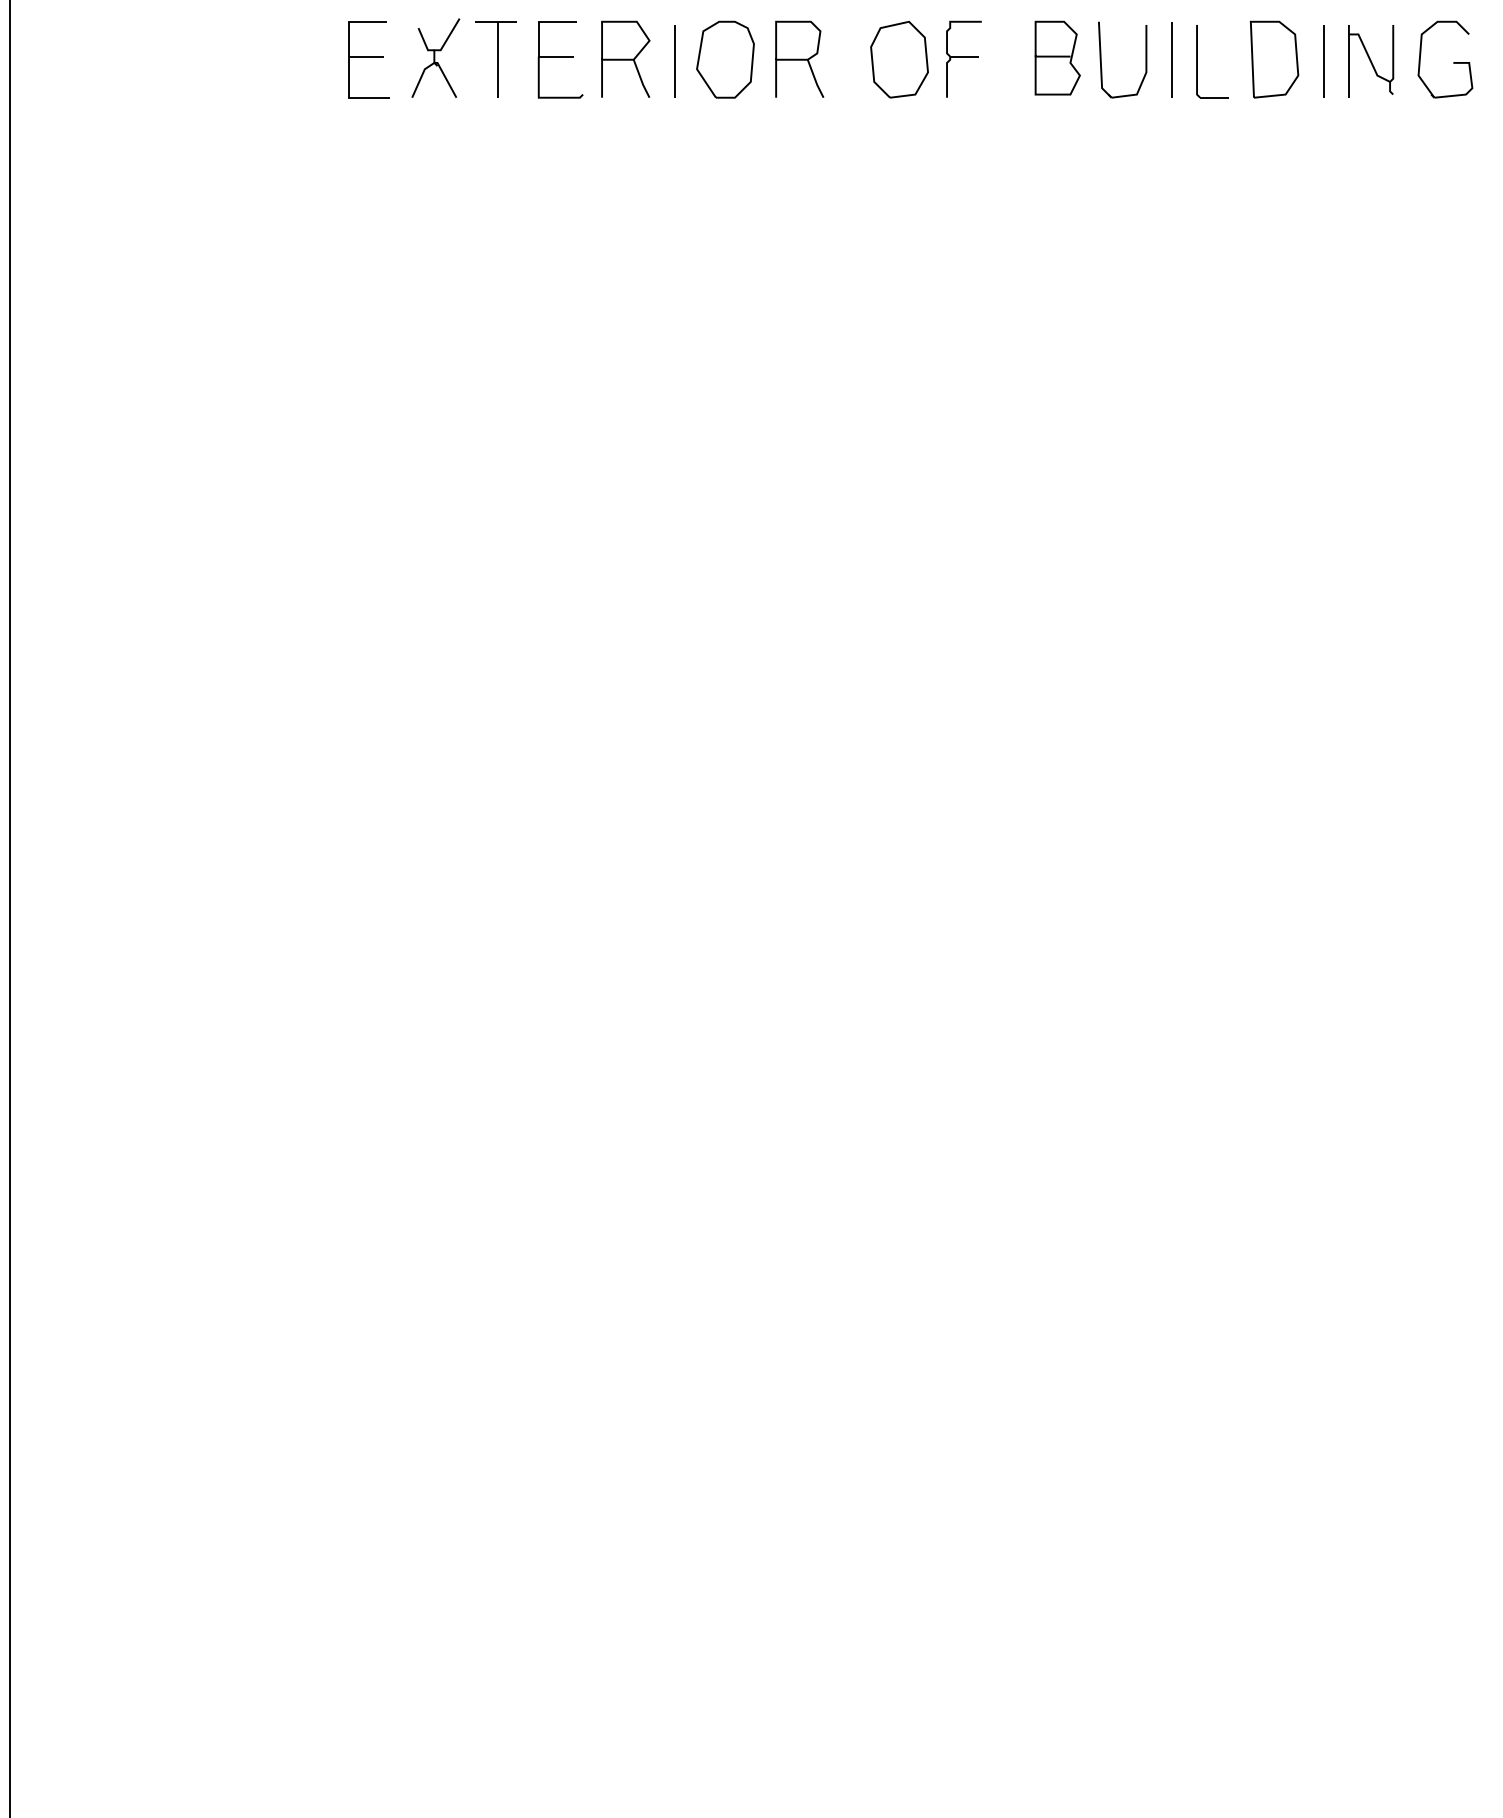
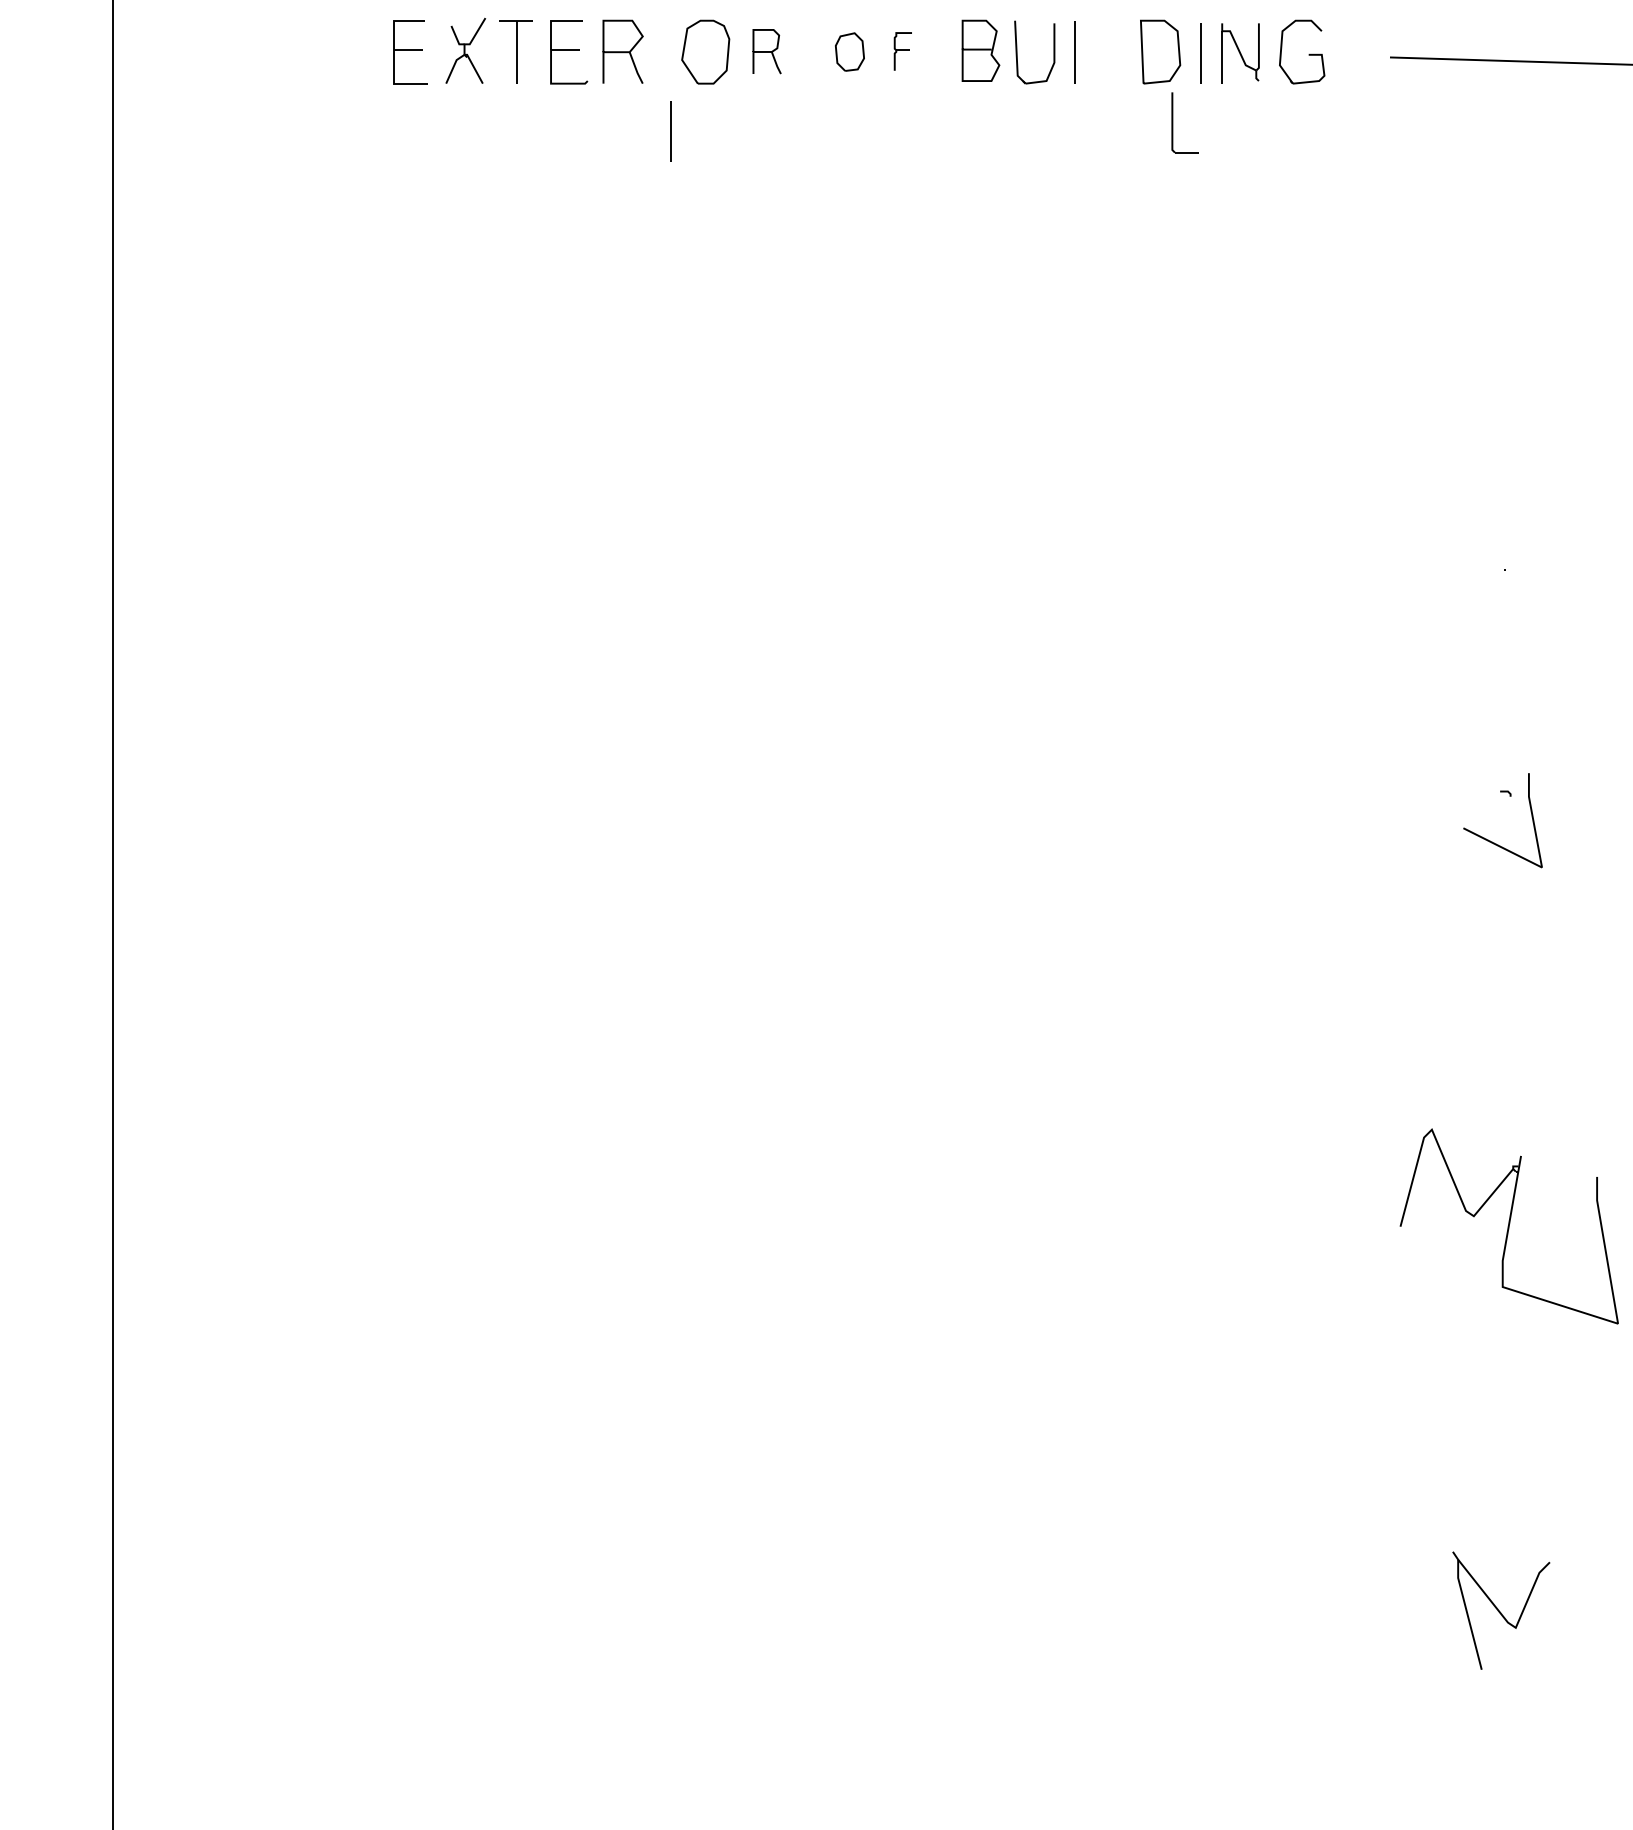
part: (798, 58) -> (766, 51), size x0.7
part: (899, 58) -> (849, 51), size x0.6
part: (963, 58) -> (902, 51), size x0.6
line: (674, 61) -> (670, 131), moved
part: (1198, 61) -> (1173, 122), moved

